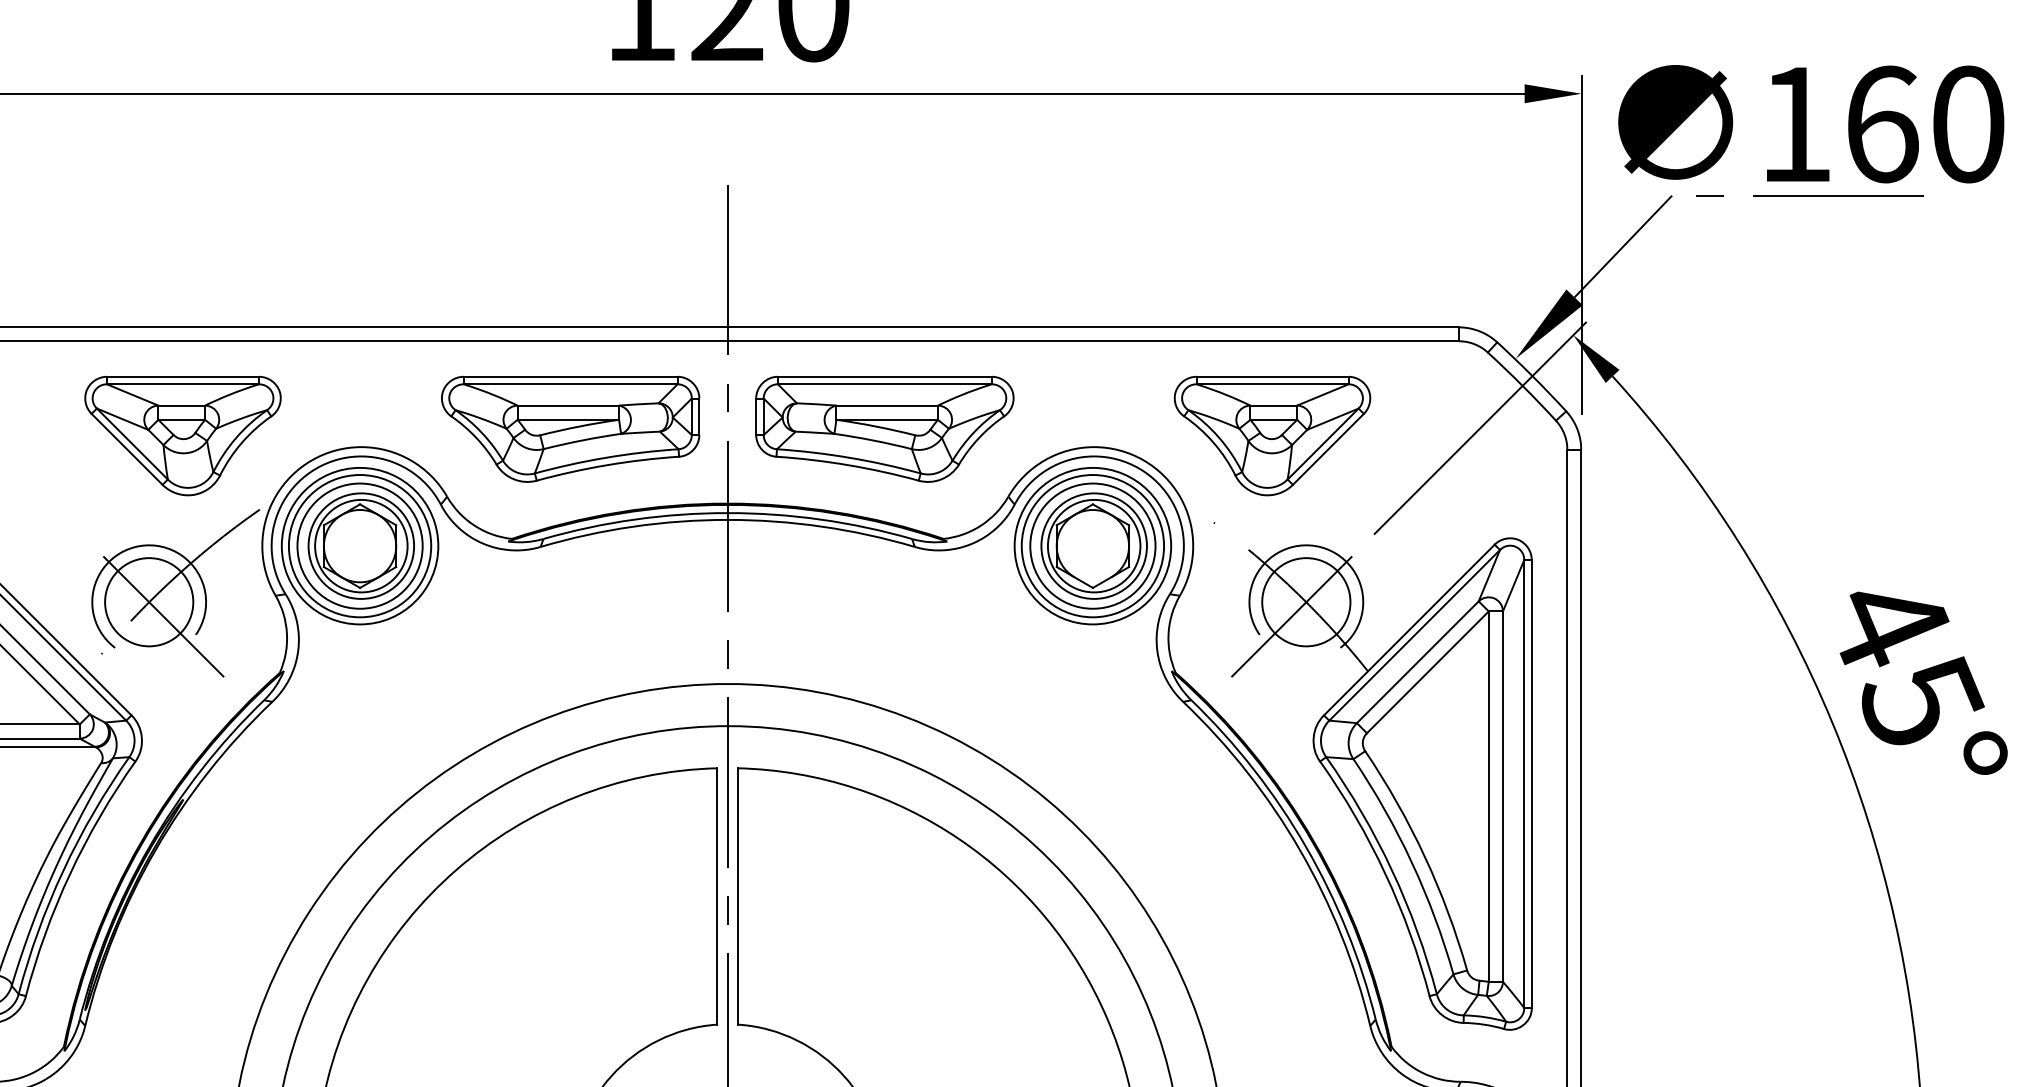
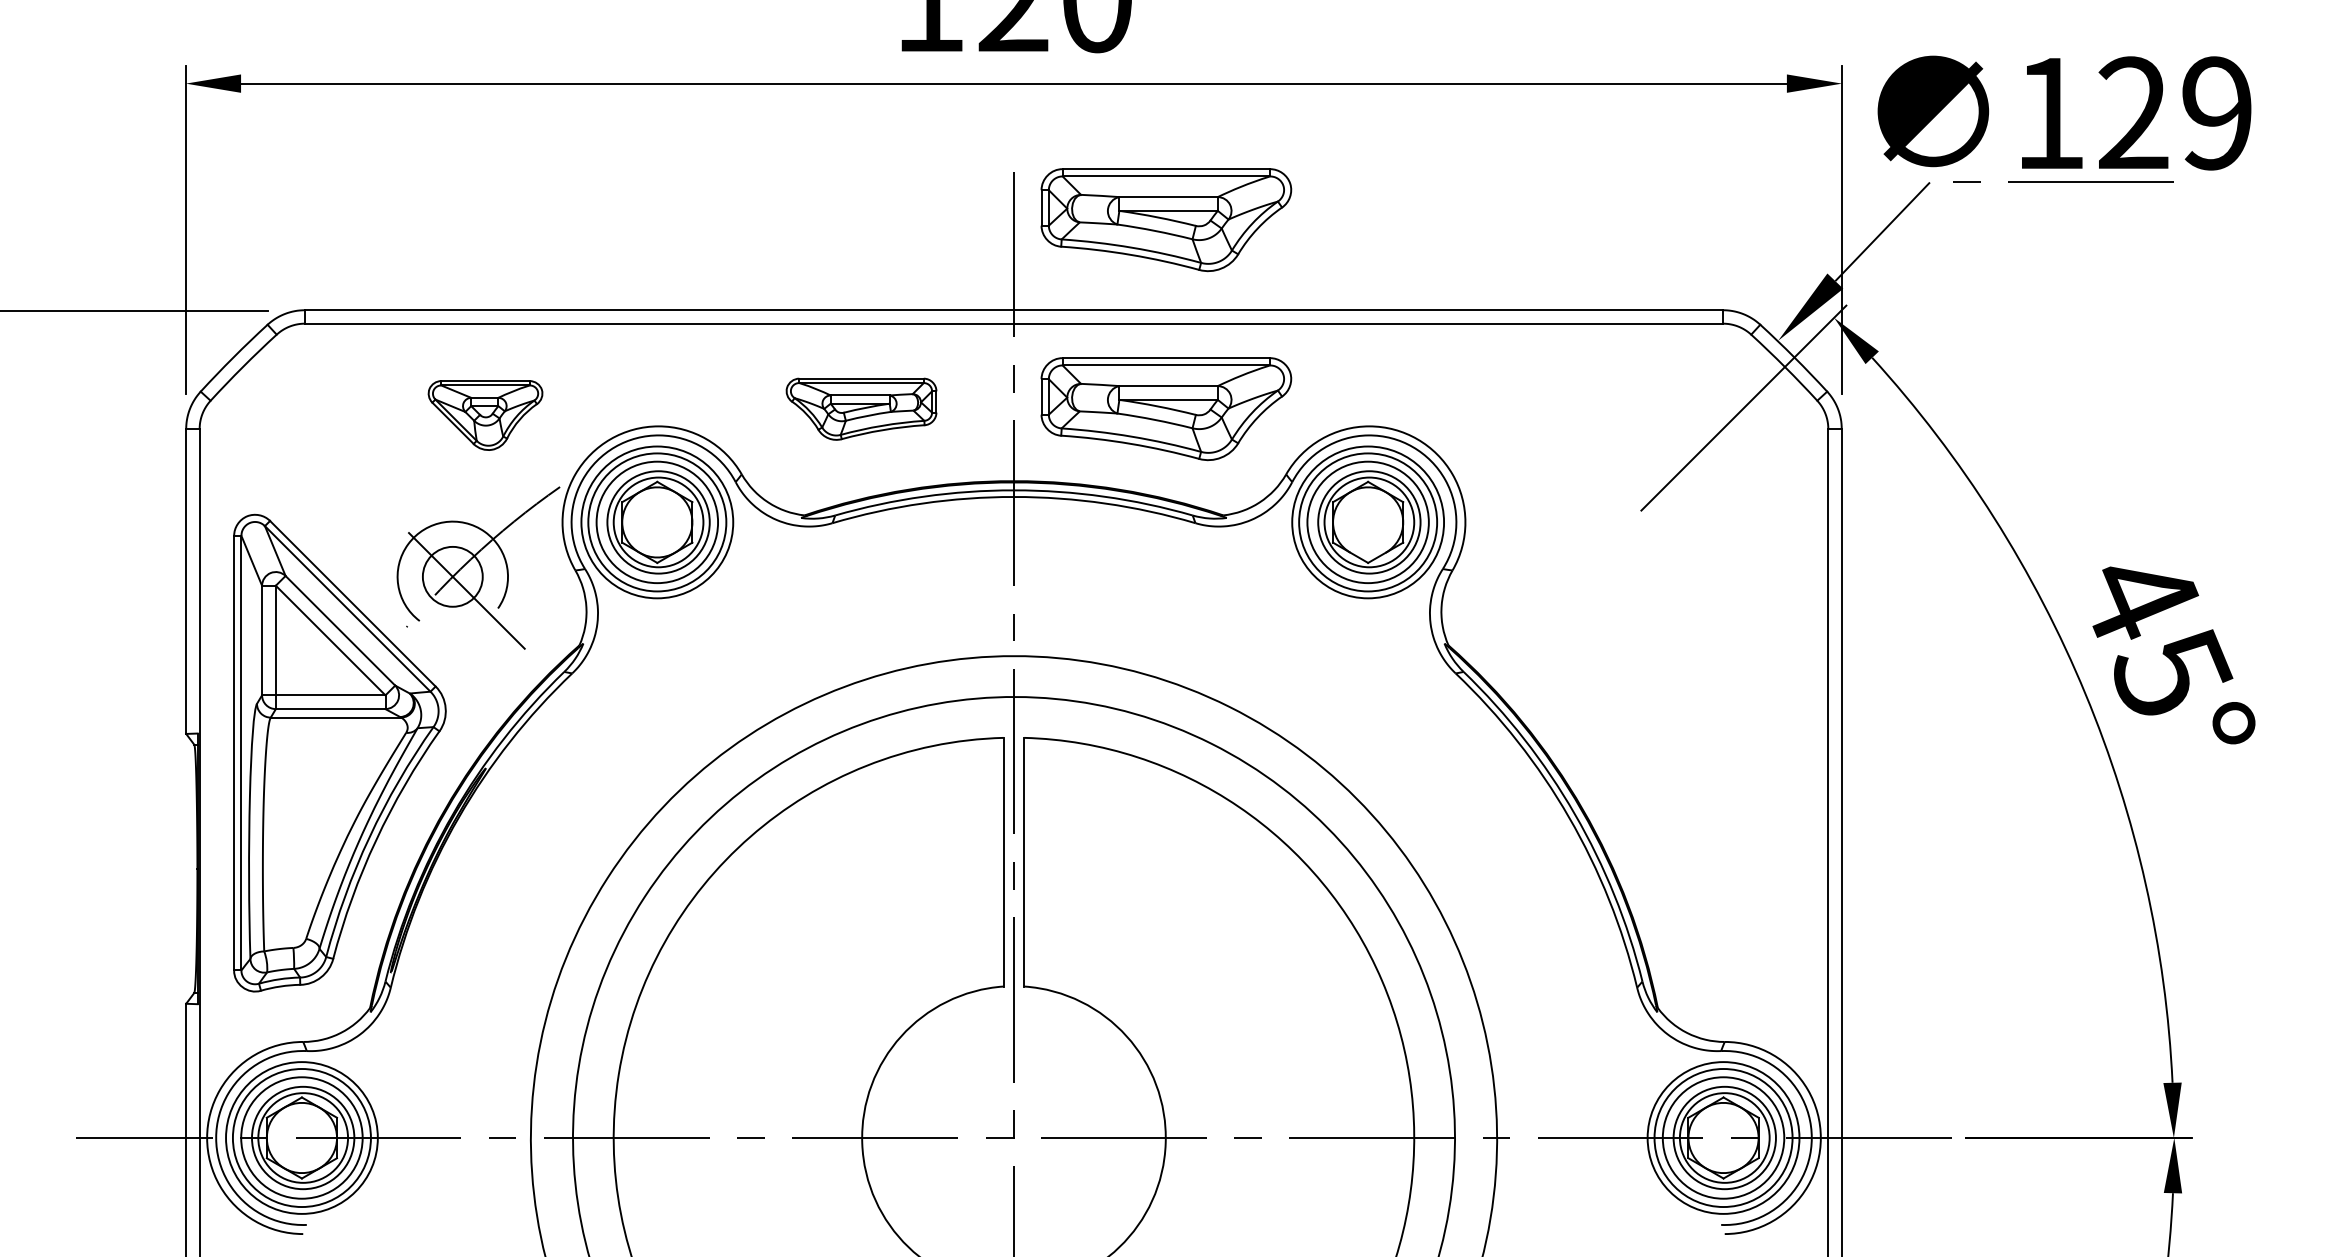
text: (1925, 124) -> (2175, 113), 160 -> 129
part: (885, 234) -> (1166, 220), added
part: (570, 429) -> (861, 409), size x0.6
part: (182, 435) -> (485, 415), size x0.6
part: (1272, 435) -> (1542, 415), removed
circle: (148, 601) -> (452, 576), size x0.7
part: (1372, 776) -> (1639, 745), removed

